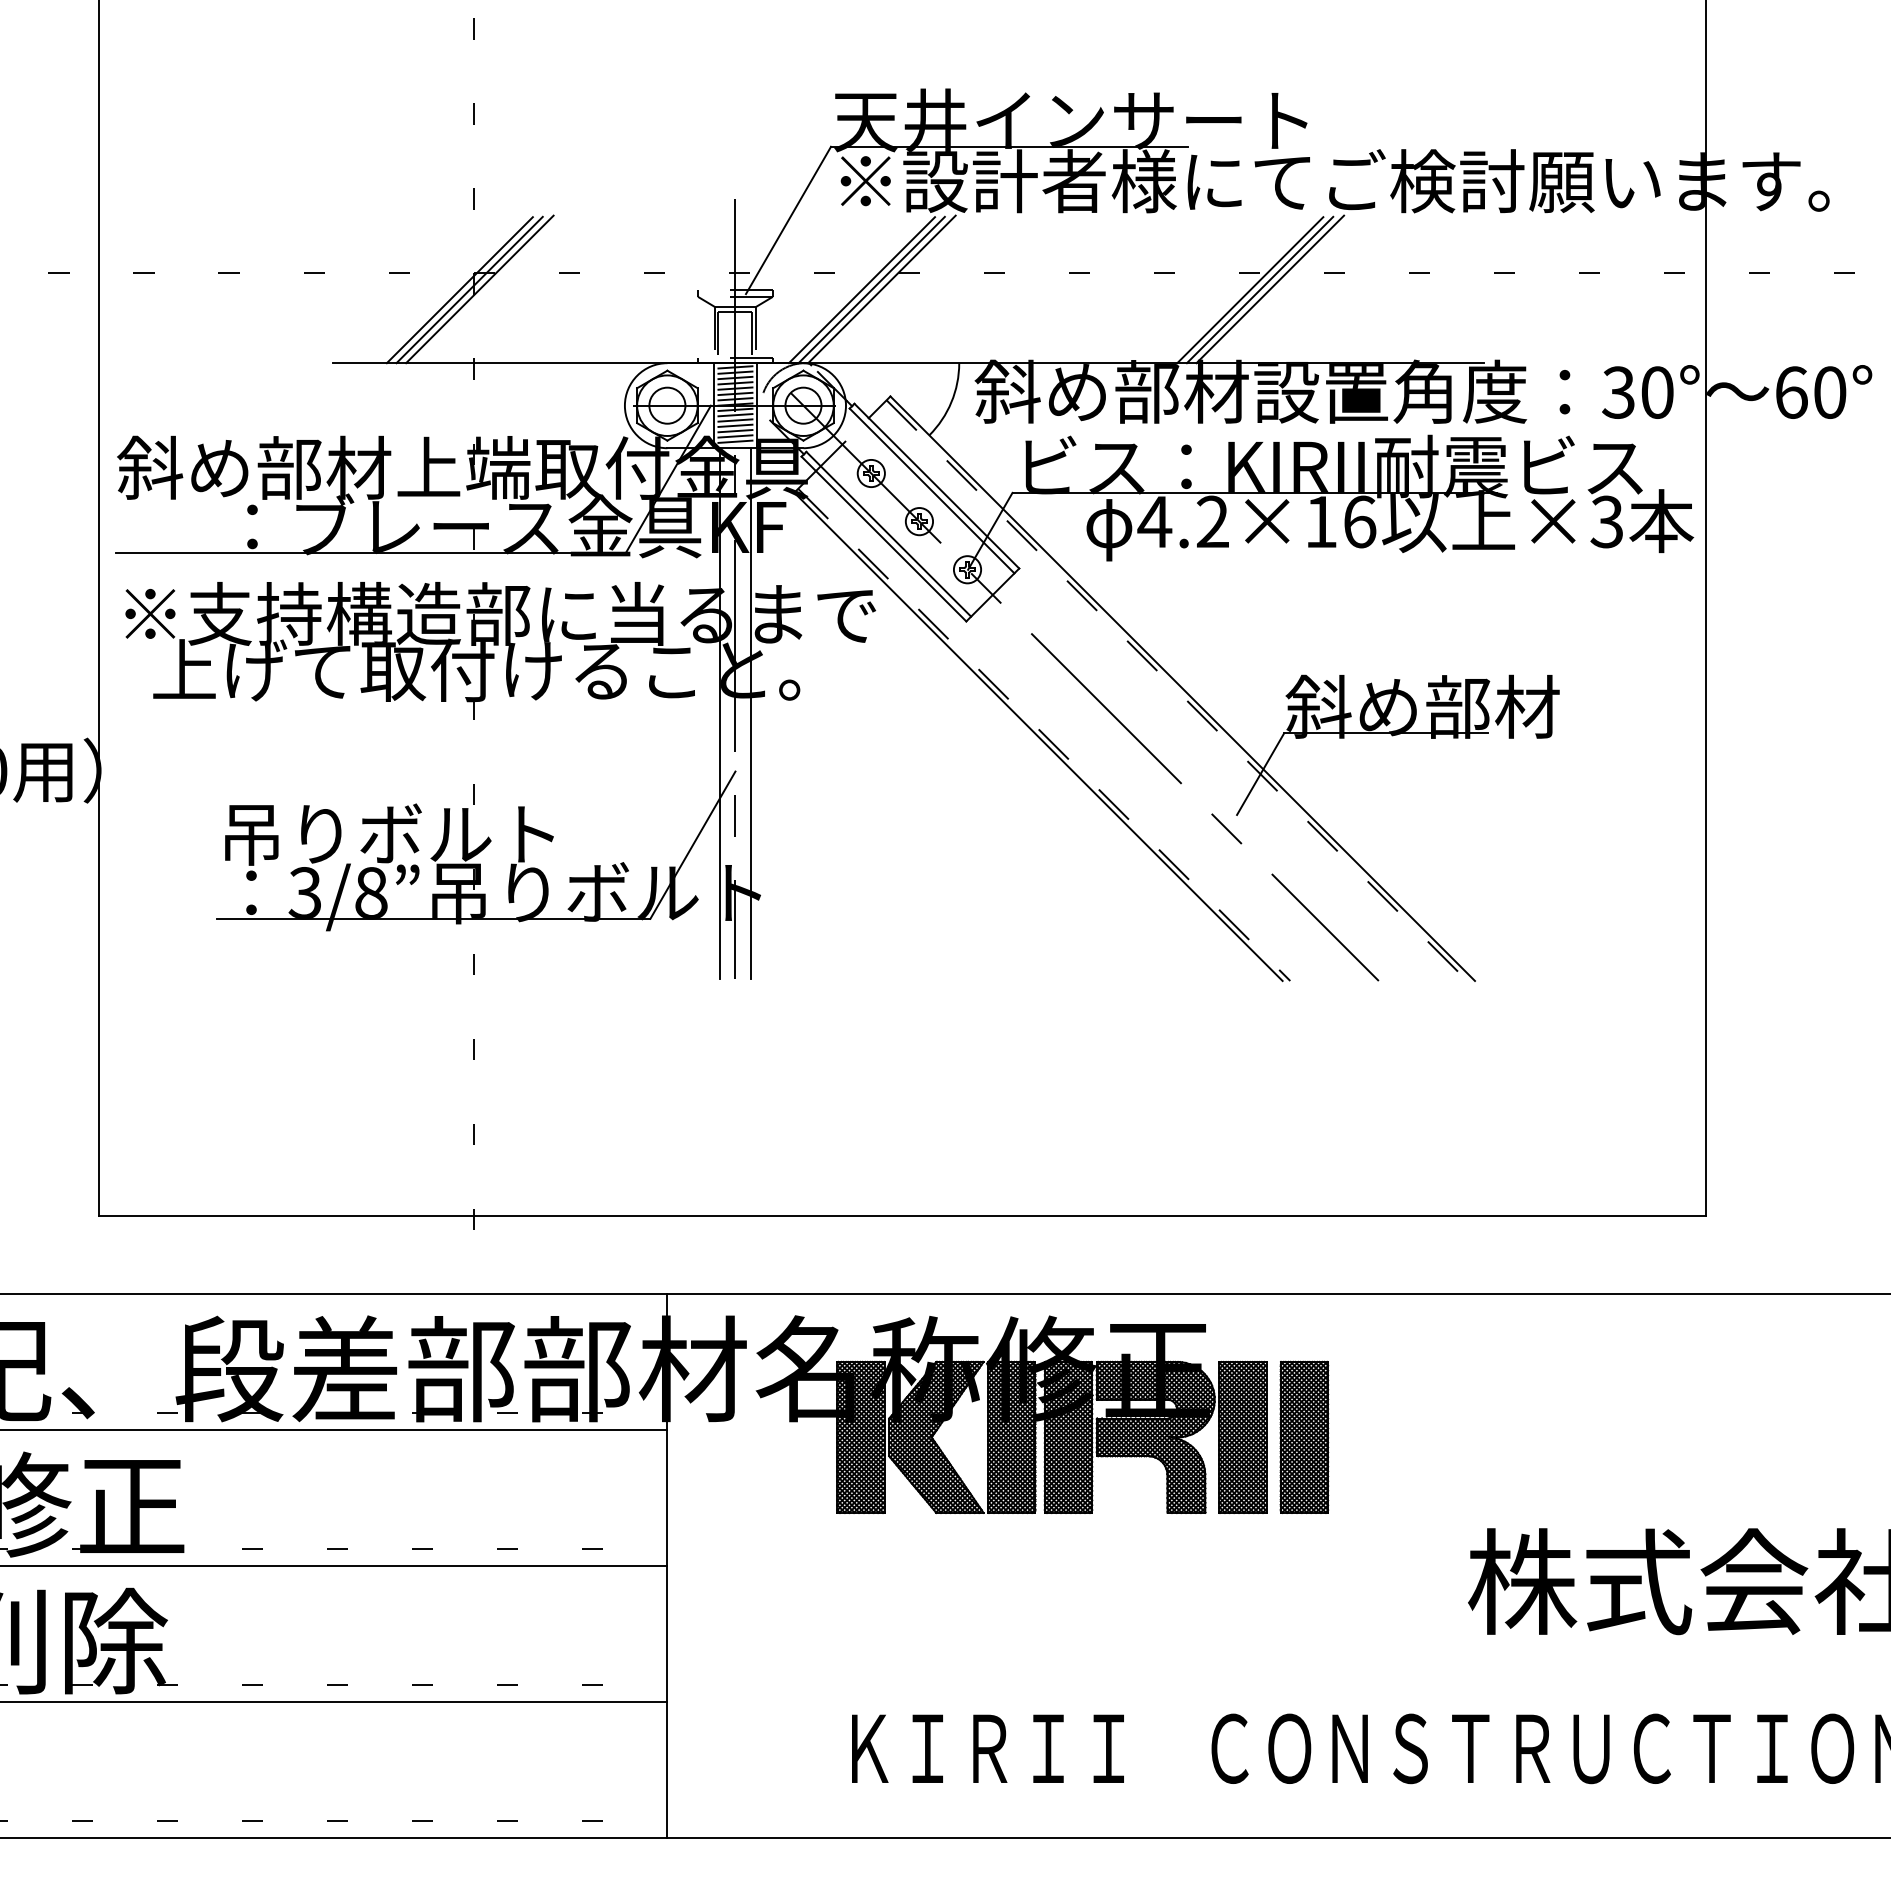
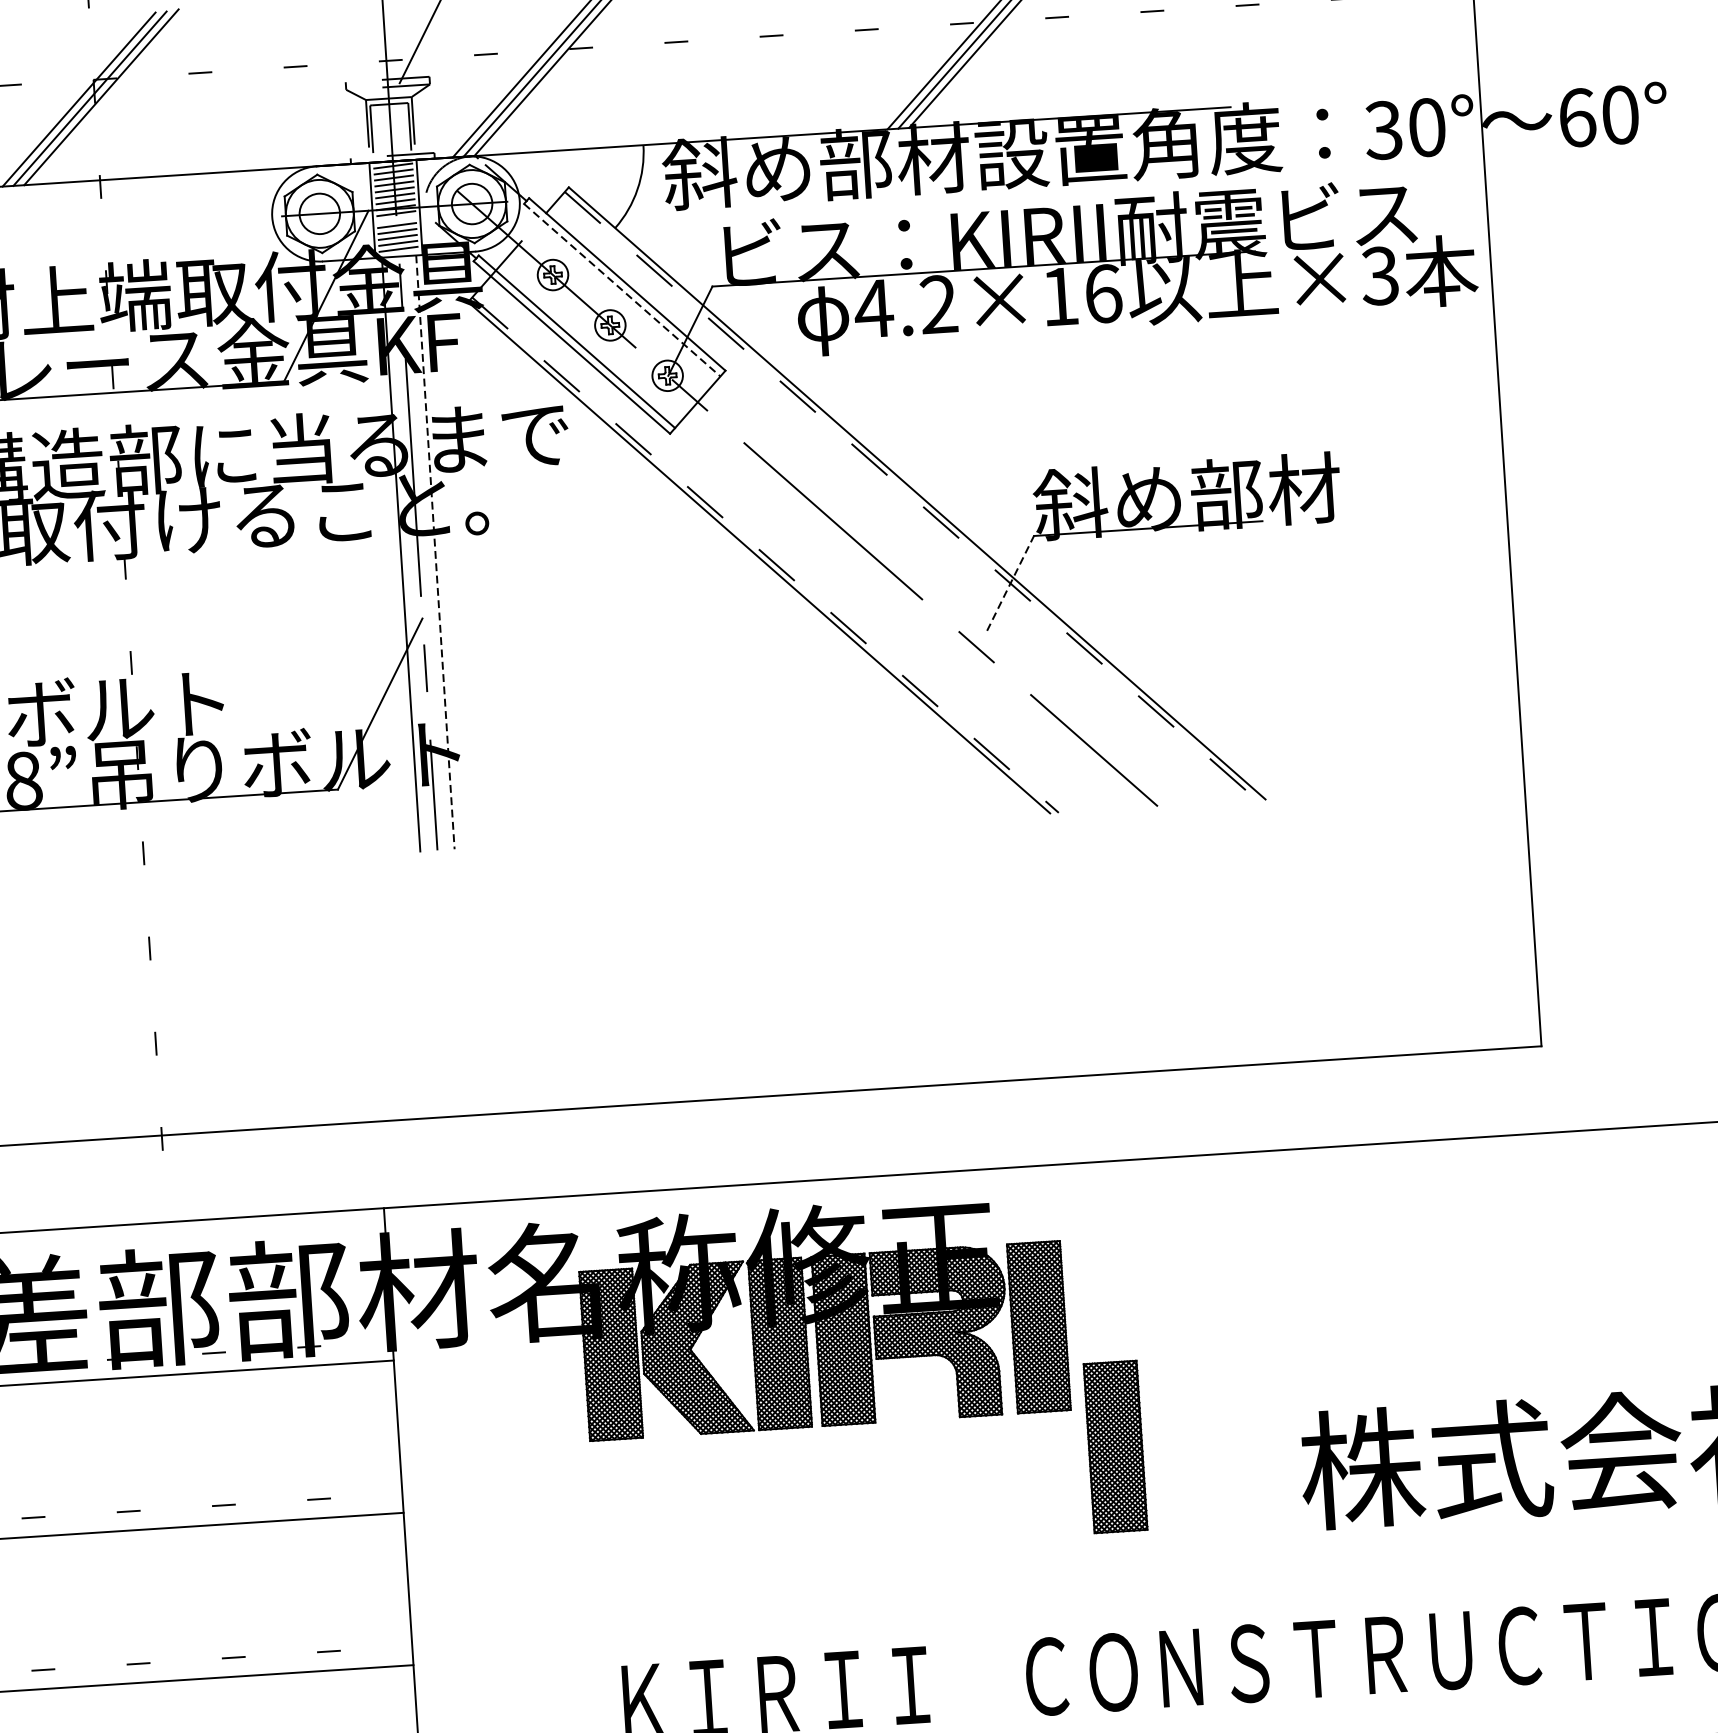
line: (735, 415) -> (396, 219), removed
line: (932, 491) -> (622, 290), solid -> dashed
line: (750, 713) -> (435, 552), solid -> dashed
line: (1260, 773) -> (1010, 582), solid -> dashed
part: (1304, 1436) -> (1115, 1445), moved

